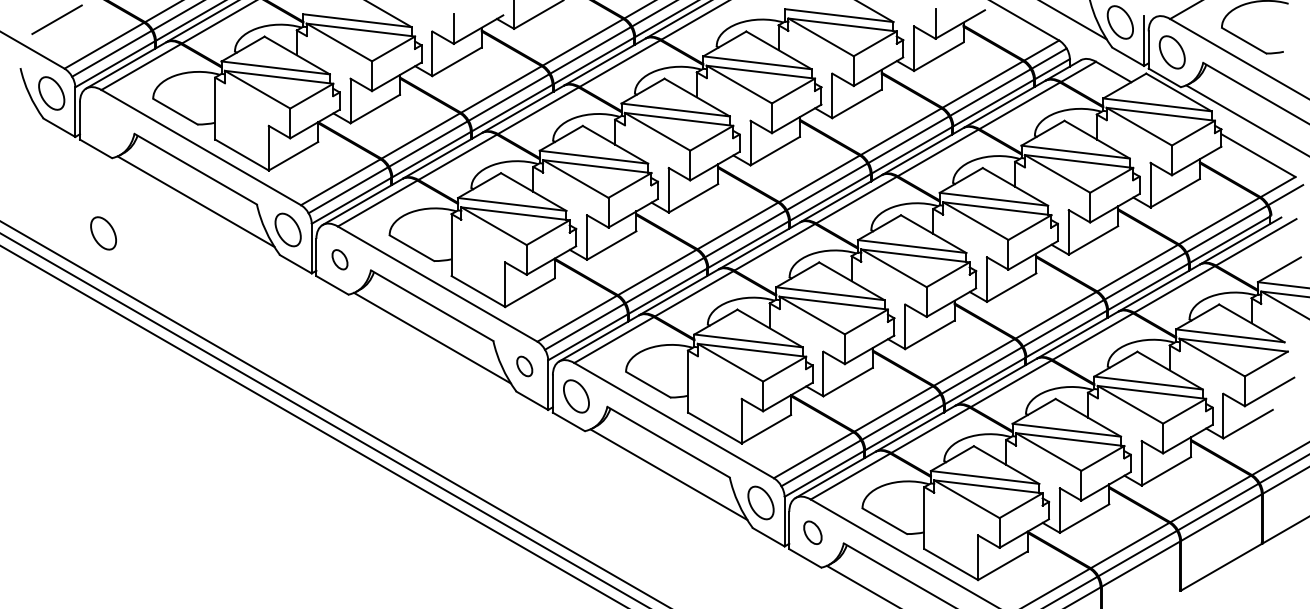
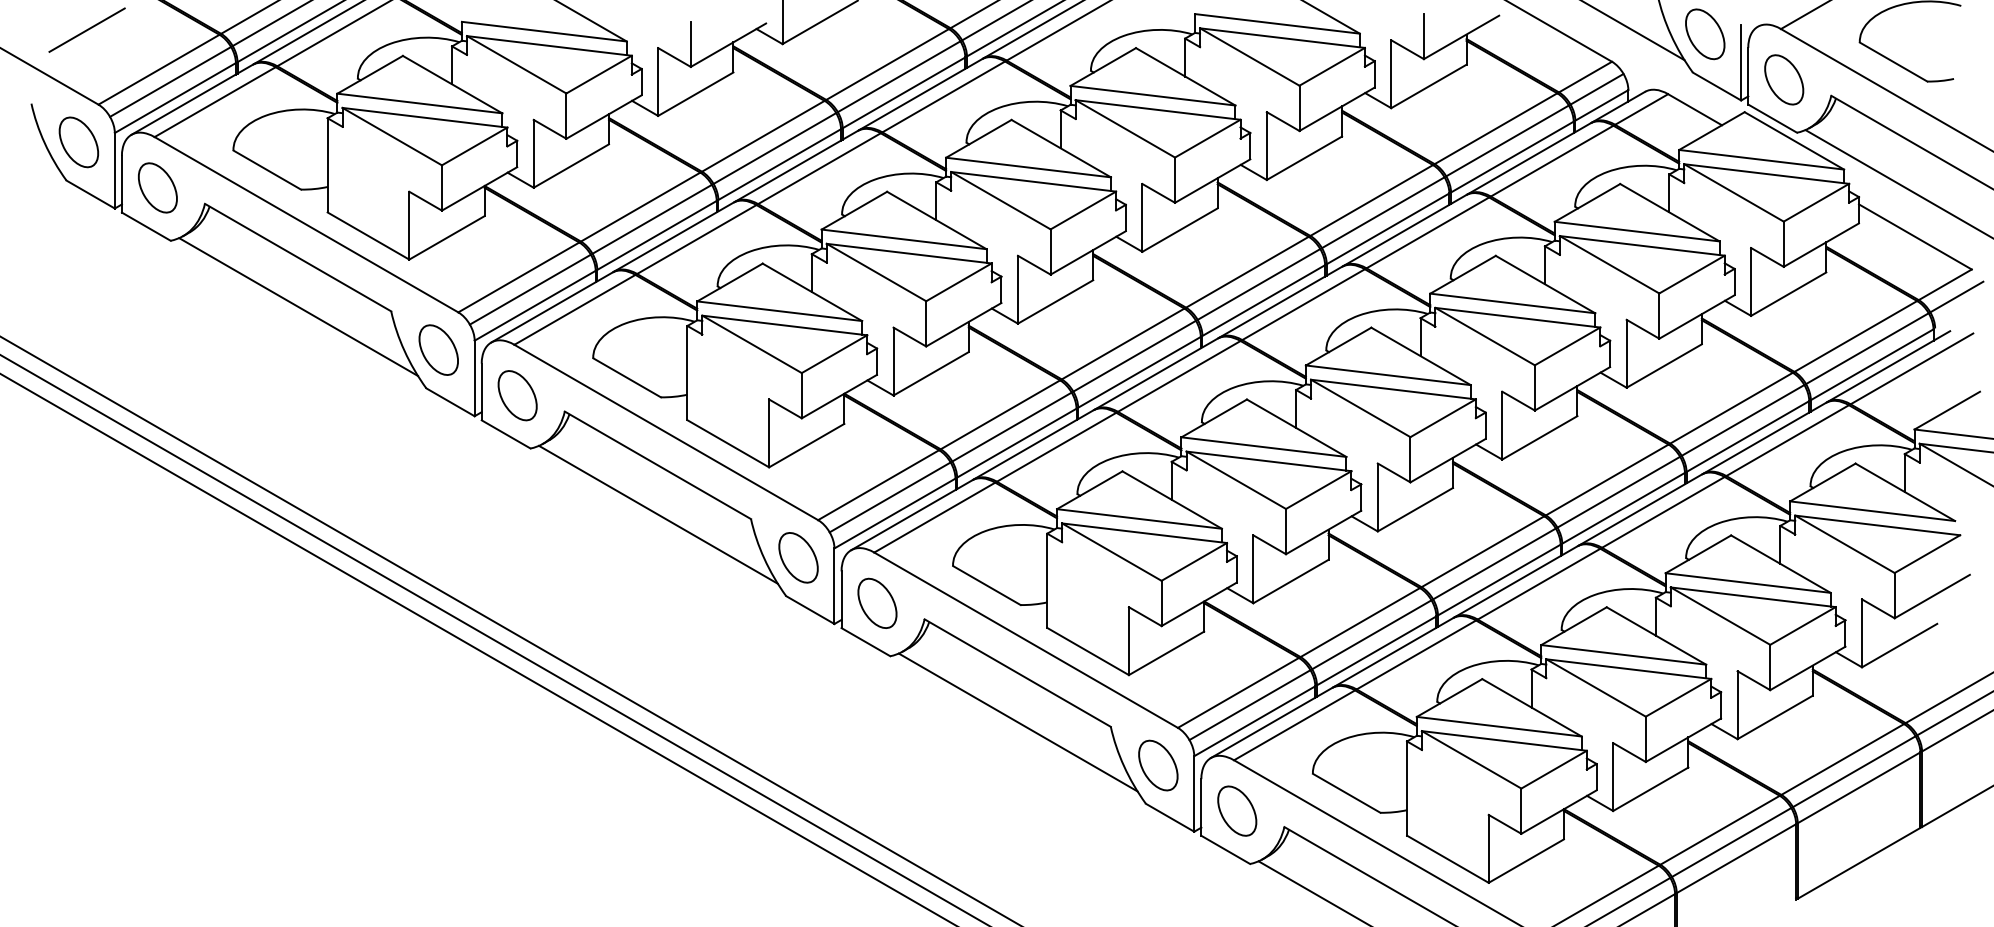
part: (103, 233) -> (157, 188), moved
part: (339, 259) -> (516, 395), size x1.67
part: (524, 366) -> (798, 557), size x1.67
part: (812, 532) -> (1236, 810), size x1.43

